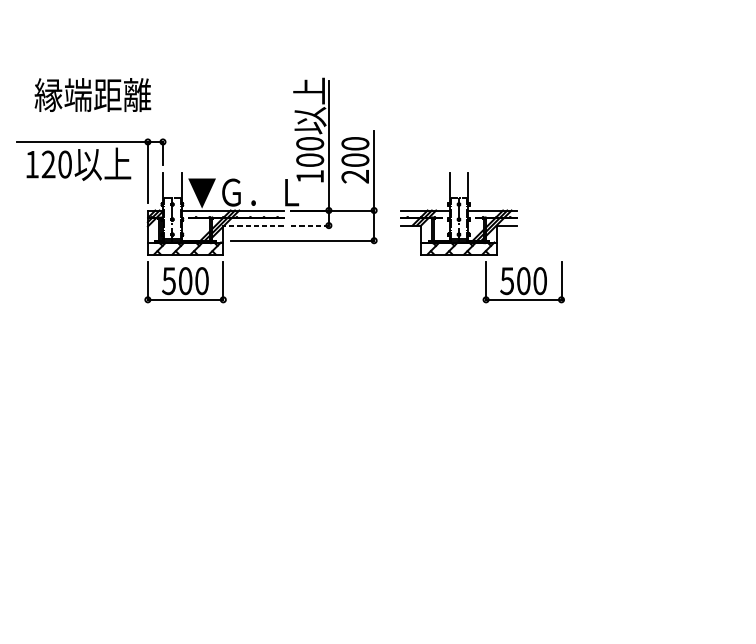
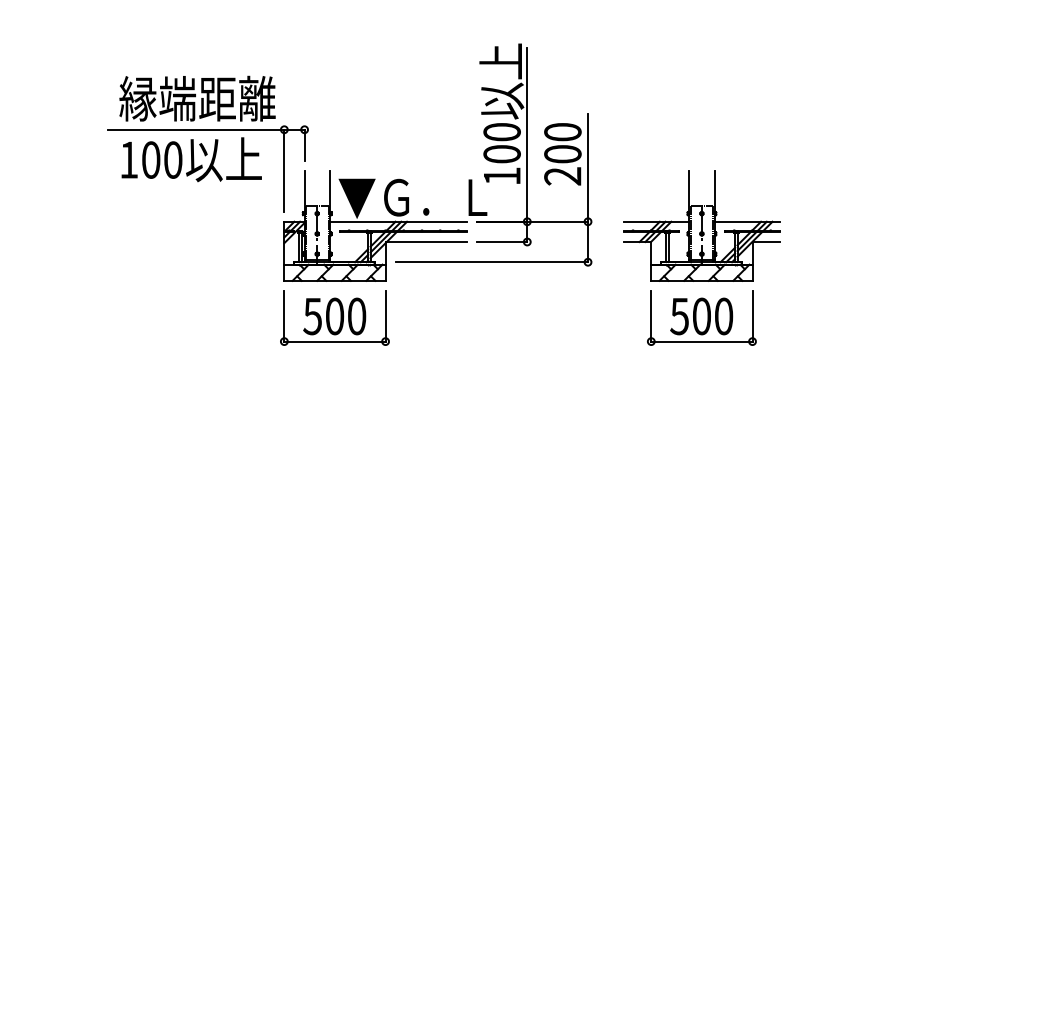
text: (92, 94) -> (197, 98), moved
text: (48, 164) -> (151, 159), 120 -> 100
line: (253, 225) -> (425, 242), dashed -> solid
line: (310, 225) -> (502, 242), dashed -> solid
part: (523, 281) -> (701, 317), moved

